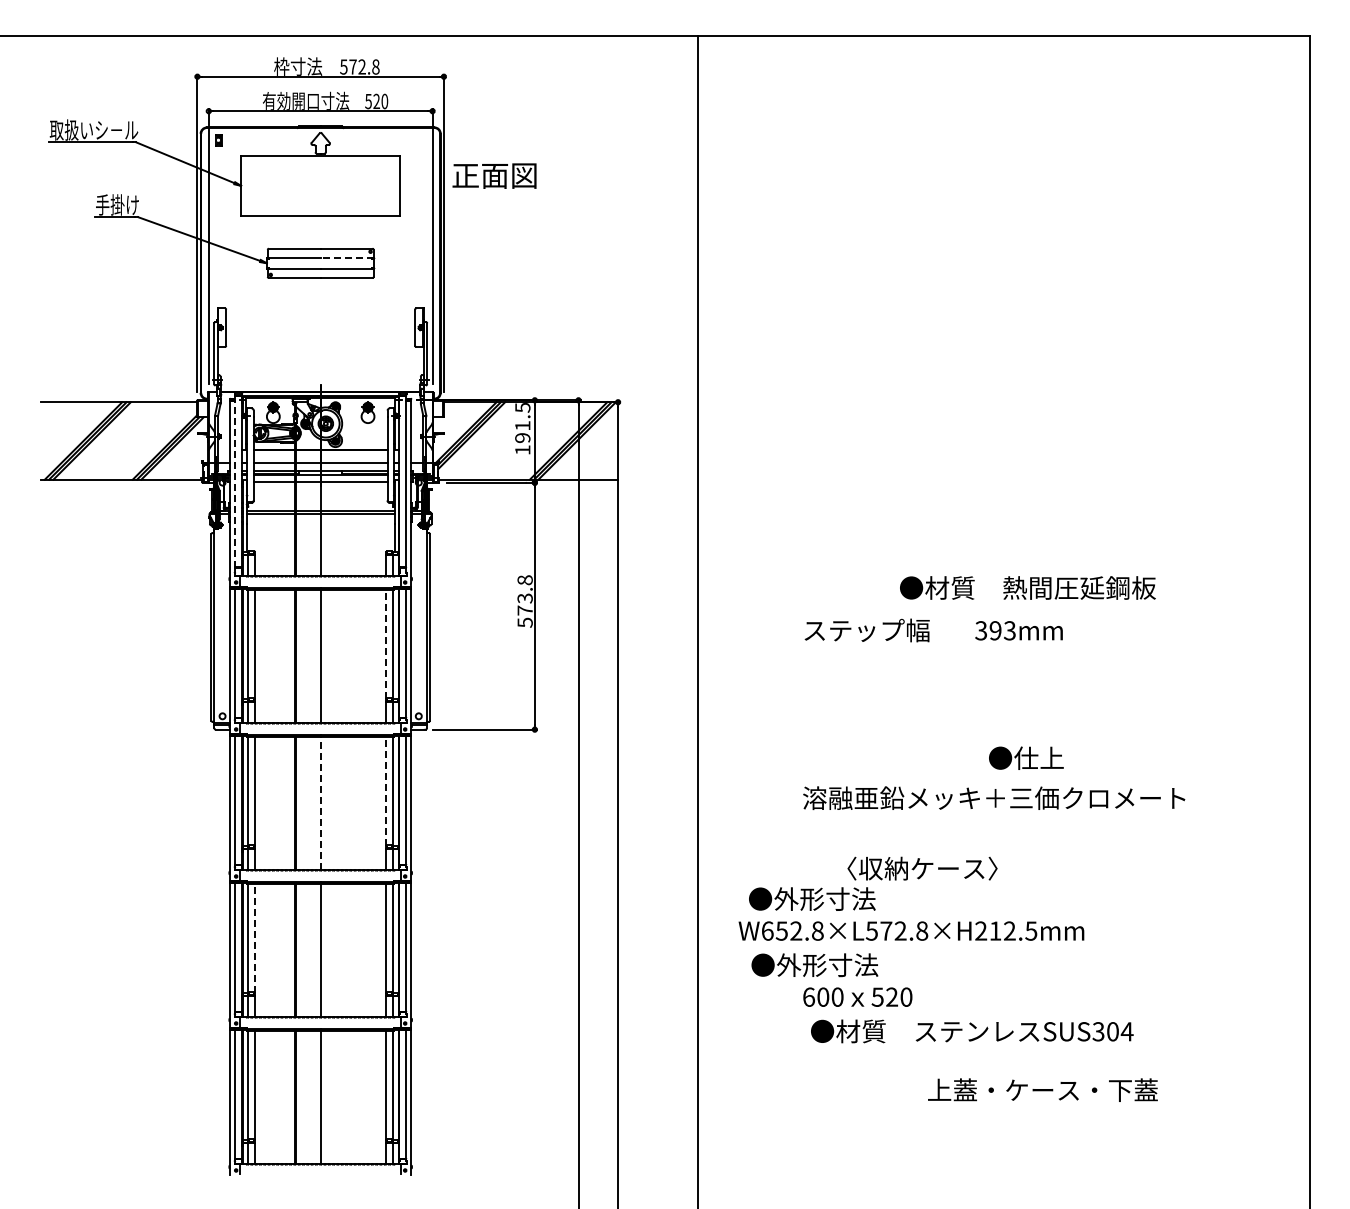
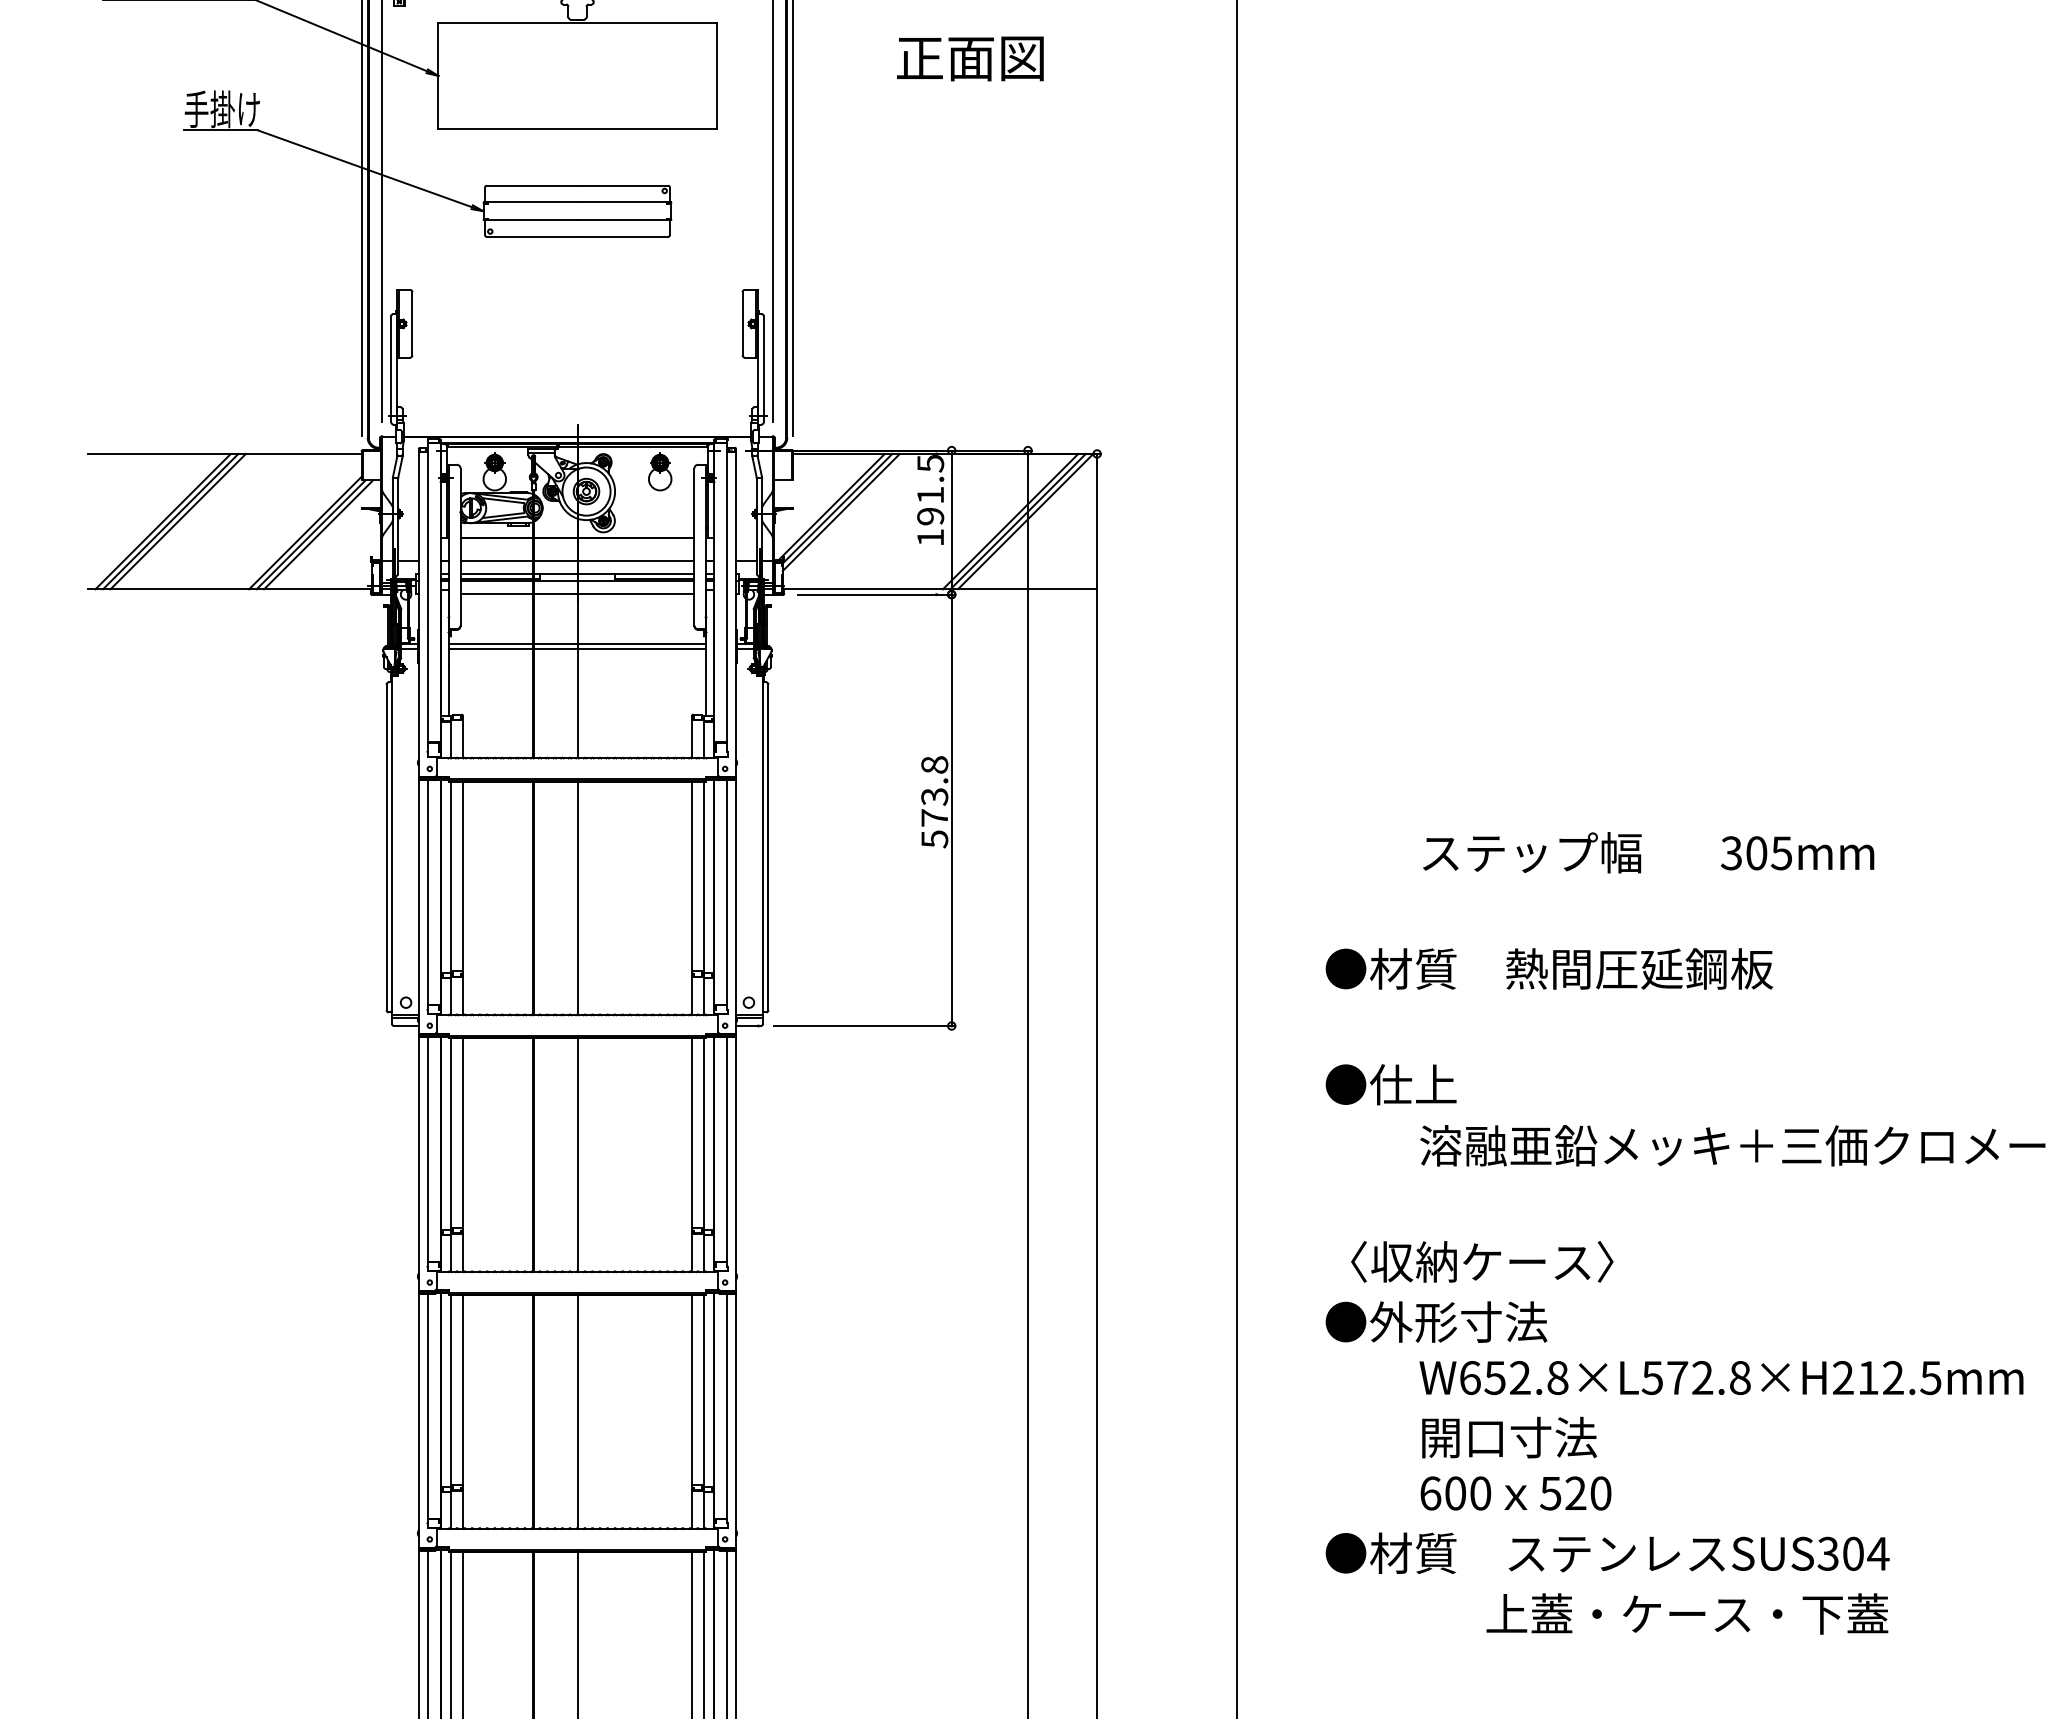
text: (494, 175) -> (970, 57), moved
line: (347, 258) -> (624, 202), dashed -> solid
line: (235, 482) -> (428, 594), dashed -> solid
text: (1027, 587) -> (1548, 968), moved
text: (1002, 630) -> (1768, 852), 393mm -> 305mm
line: (386, 644) -> (692, 877), dashed -> solid
text: (1026, 757) -> (1391, 1083), moved
line: (386, 791) -> (692, 1134), dashed -> solid
line: (320, 803) -> (577, 1155), dashed -> solid
text: (922, 868) -> (1482, 1261), moved
text: (911, 930) -> (1721, 1376), moved
line: (255, 938) -> (463, 1390), dashed -> solid
text: (827, 965) -> (1462, 1438), ●外形寸法 -> 開口寸法
text: (972, 1031) -> (1608, 1553), moved
text: (1042, 1089) -> (1686, 1612), moved

